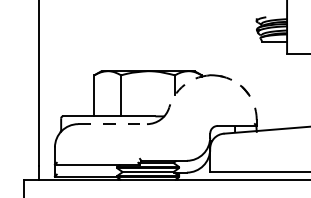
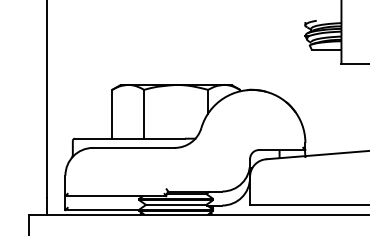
arc: (218, 75) -> (259, 90), dashed -> solid
line: (112, 123) -> (133, 147), dashed -> solid

